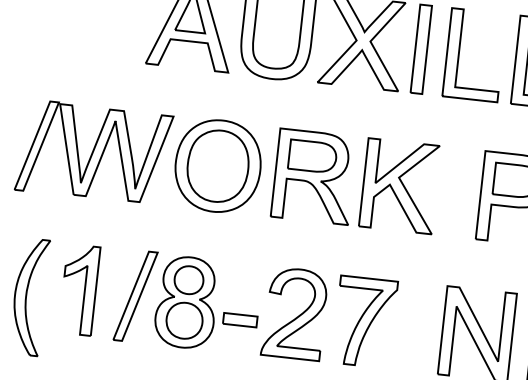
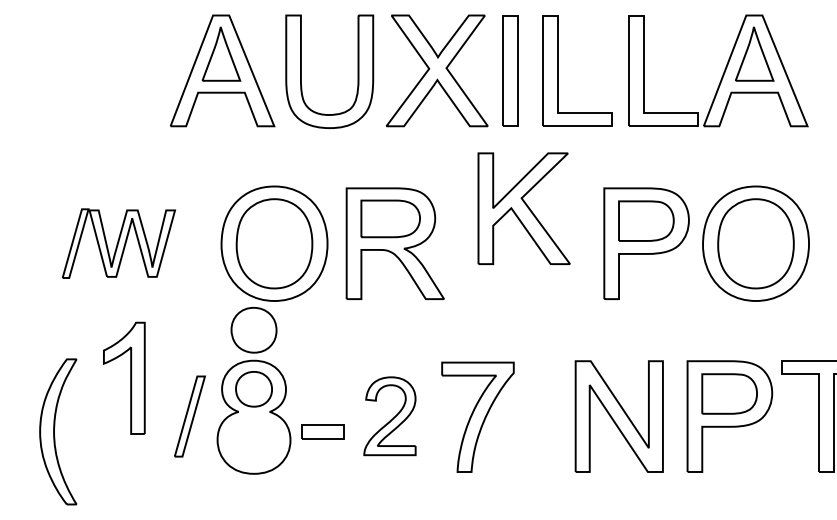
part: (93, 152) -> (118, 243), size x0.6
part: (399, 185) -> (523, 208), moved
part: (79, 289) -> (124, 377), moved
part: (135, 296) -> (189, 416), size x0.7
part: (294, 312) -> (389, 415), size x0.7
part: (184, 320) -> (253, 330), moved

